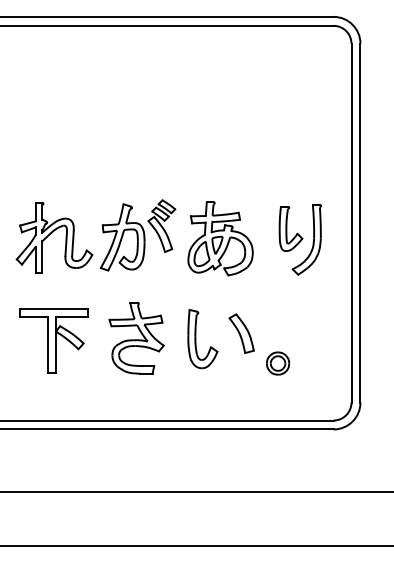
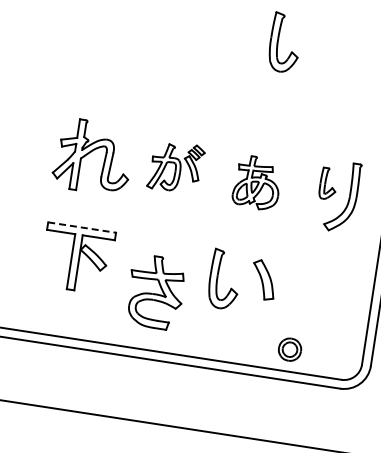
part: (226, 96) -> (284, 43), added
part: (290, 228) -> (328, 183), size x0.7
part: (137, 235) -> (175, 167), size x0.7
part: (220, 238) -> (257, 182), size x0.7
line: (54, 309) -> (82, 227), solid -> dashed
part: (136, 337) -> (155, 291), moved
part: (278, 363) -> (290, 349), moved

